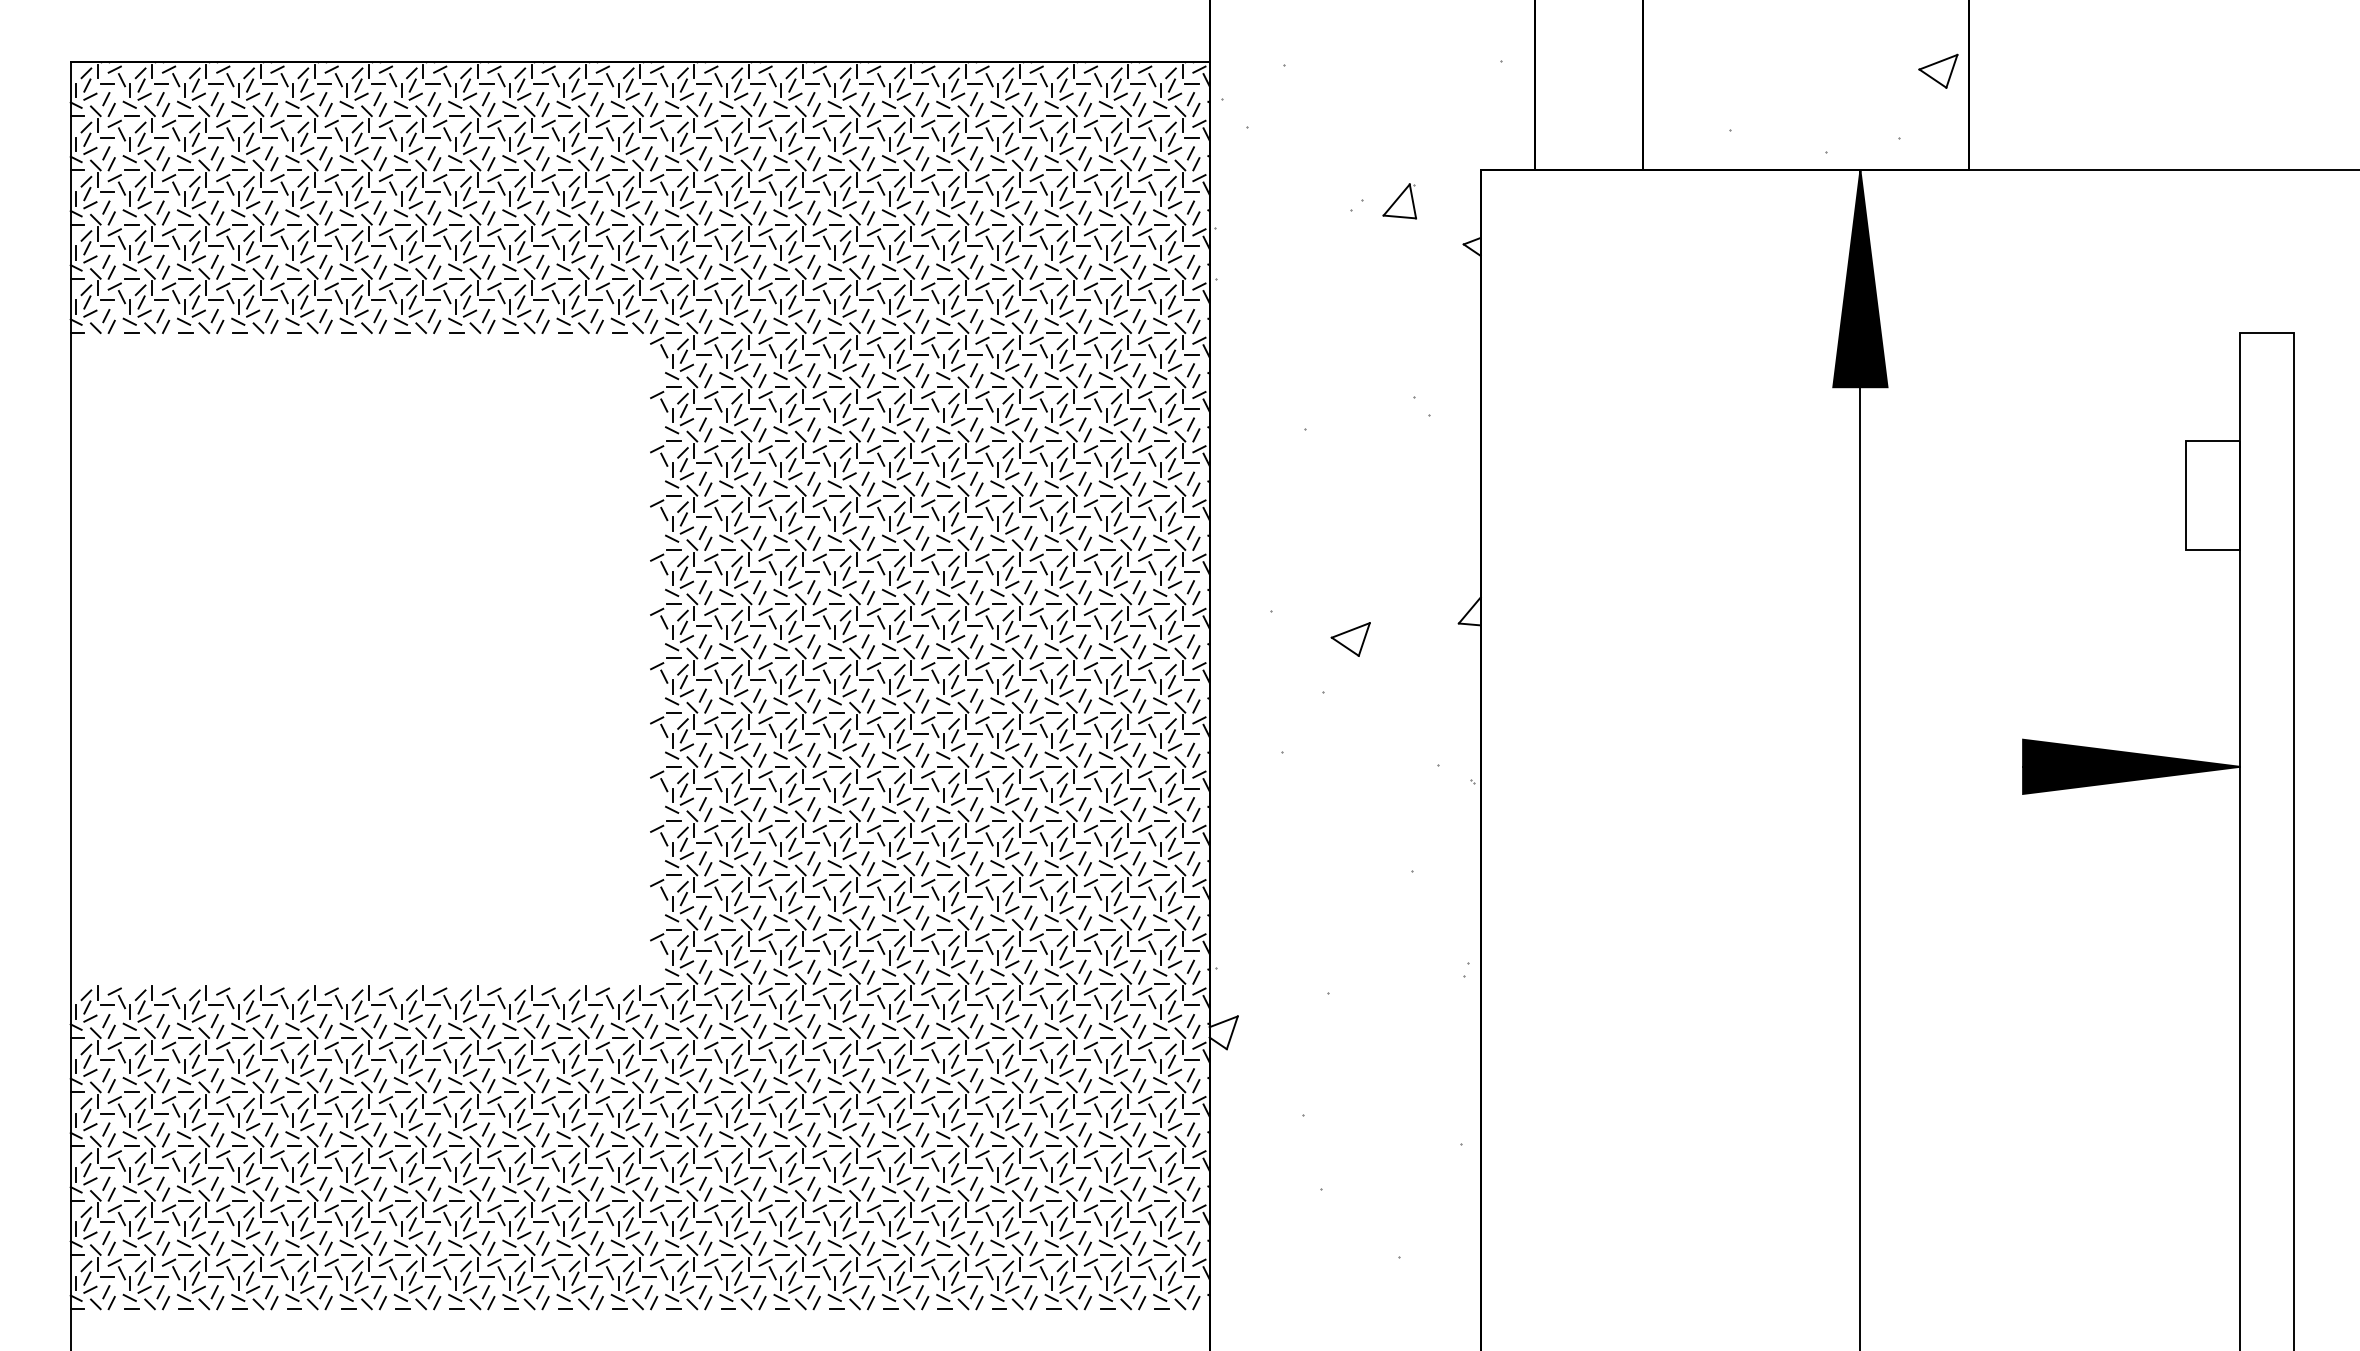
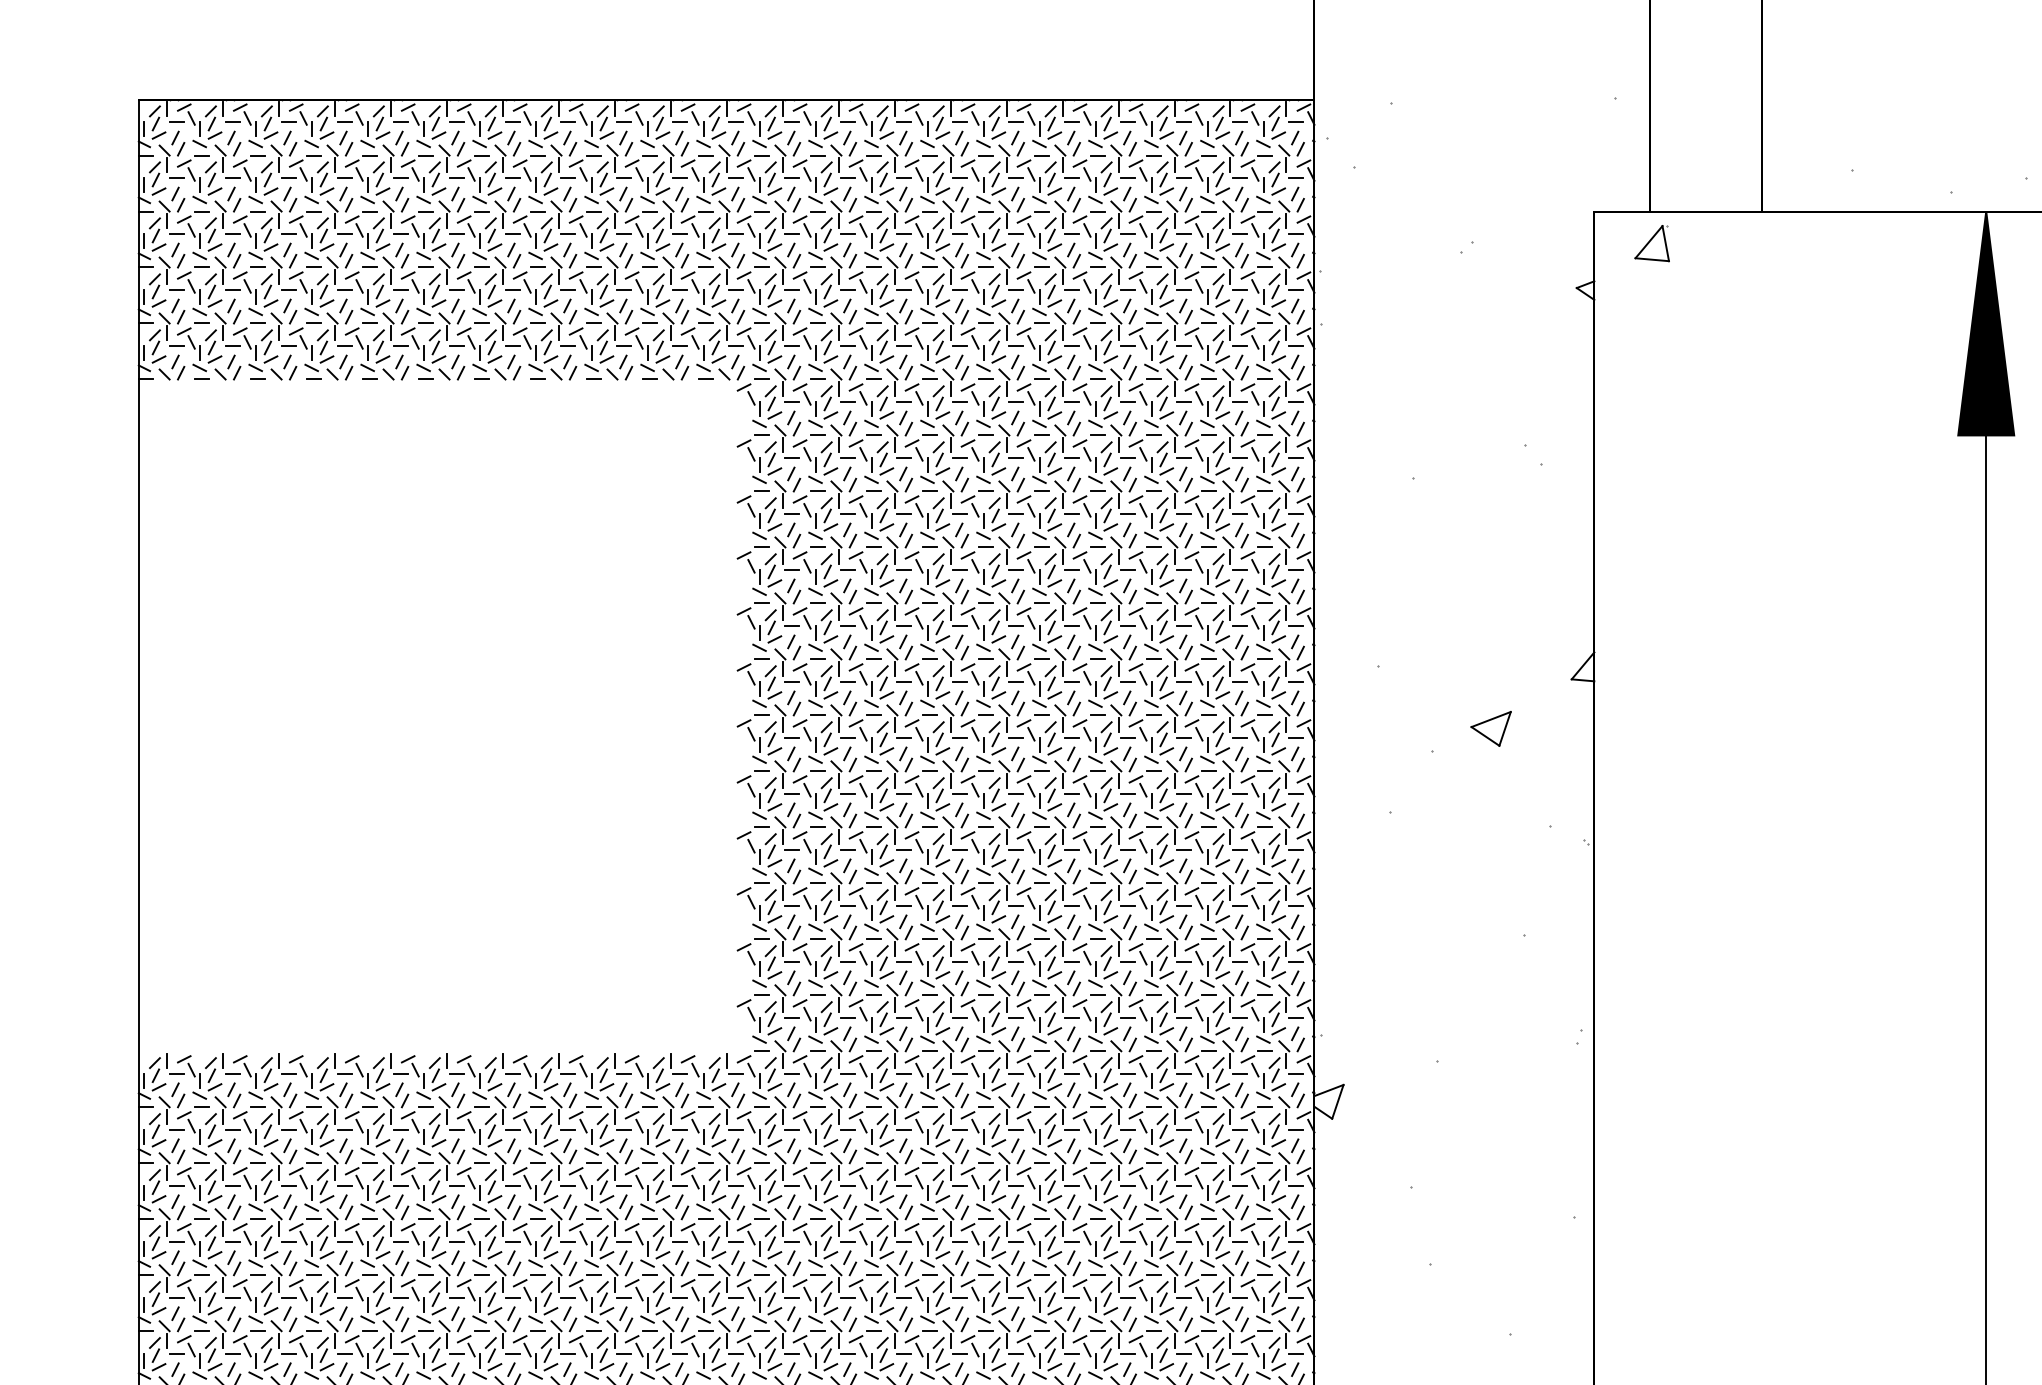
part: (1399, 201) -> (1651, 243), moved
part: (1350, 639) -> (1490, 728), moved

